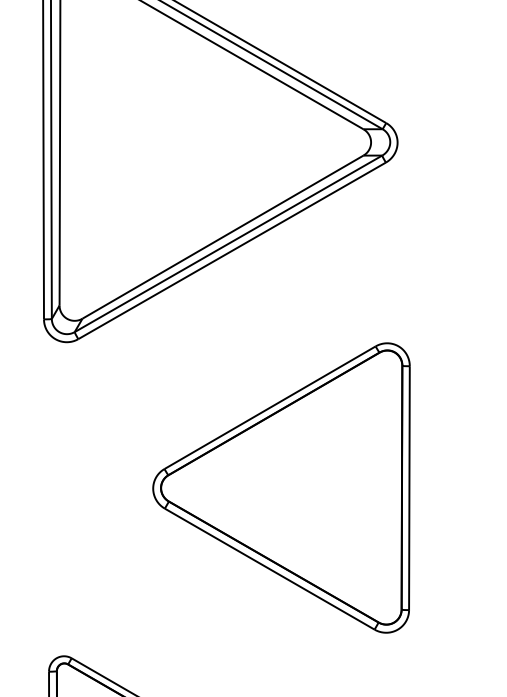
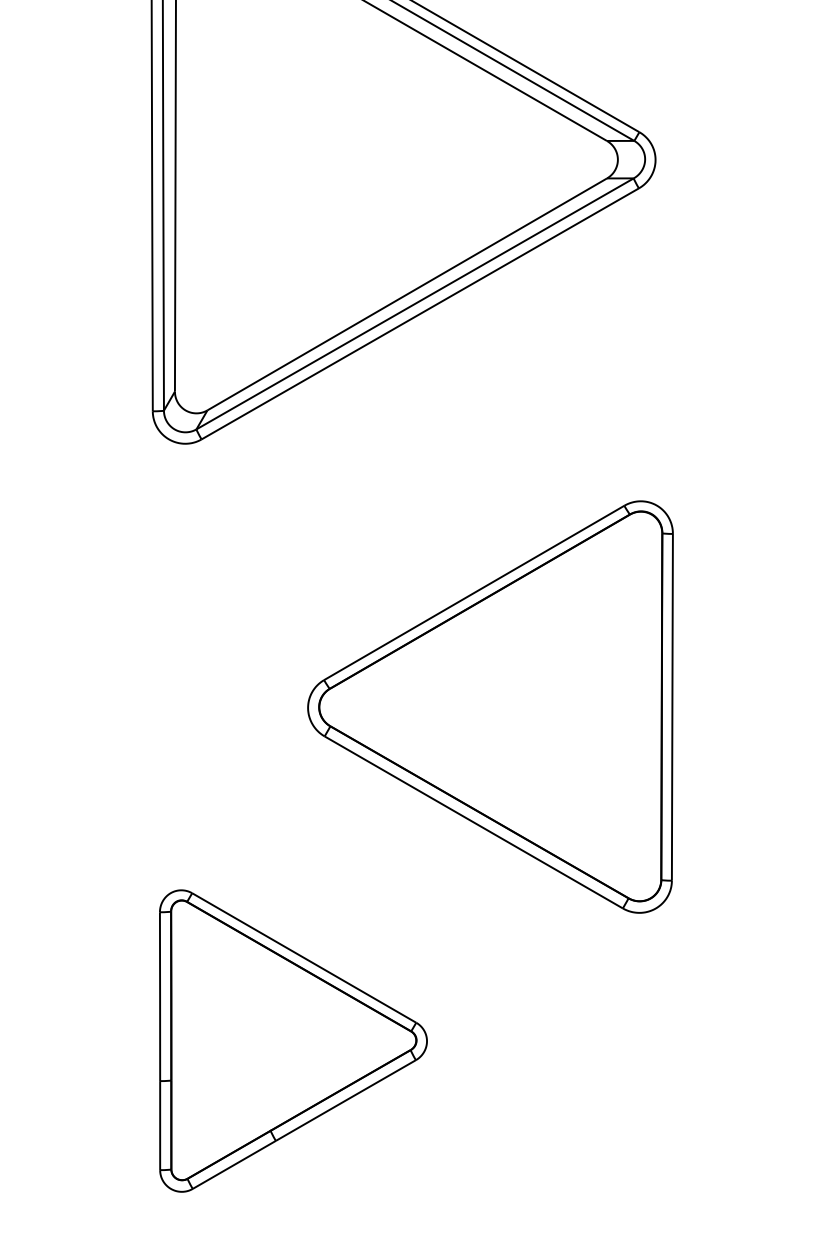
part: (281, 487) -> (490, 706), moved

